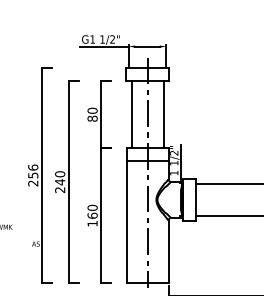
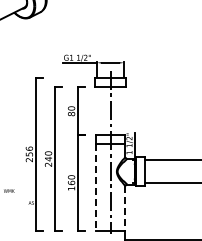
line: (131, 115) -> (99, 111), removed
line: (162, 115) -> (121, 111), removed
line: (126, 222) -> (95, 187), solid -> dashed
line: (168, 253) -> (125, 209), solid -> dashed

